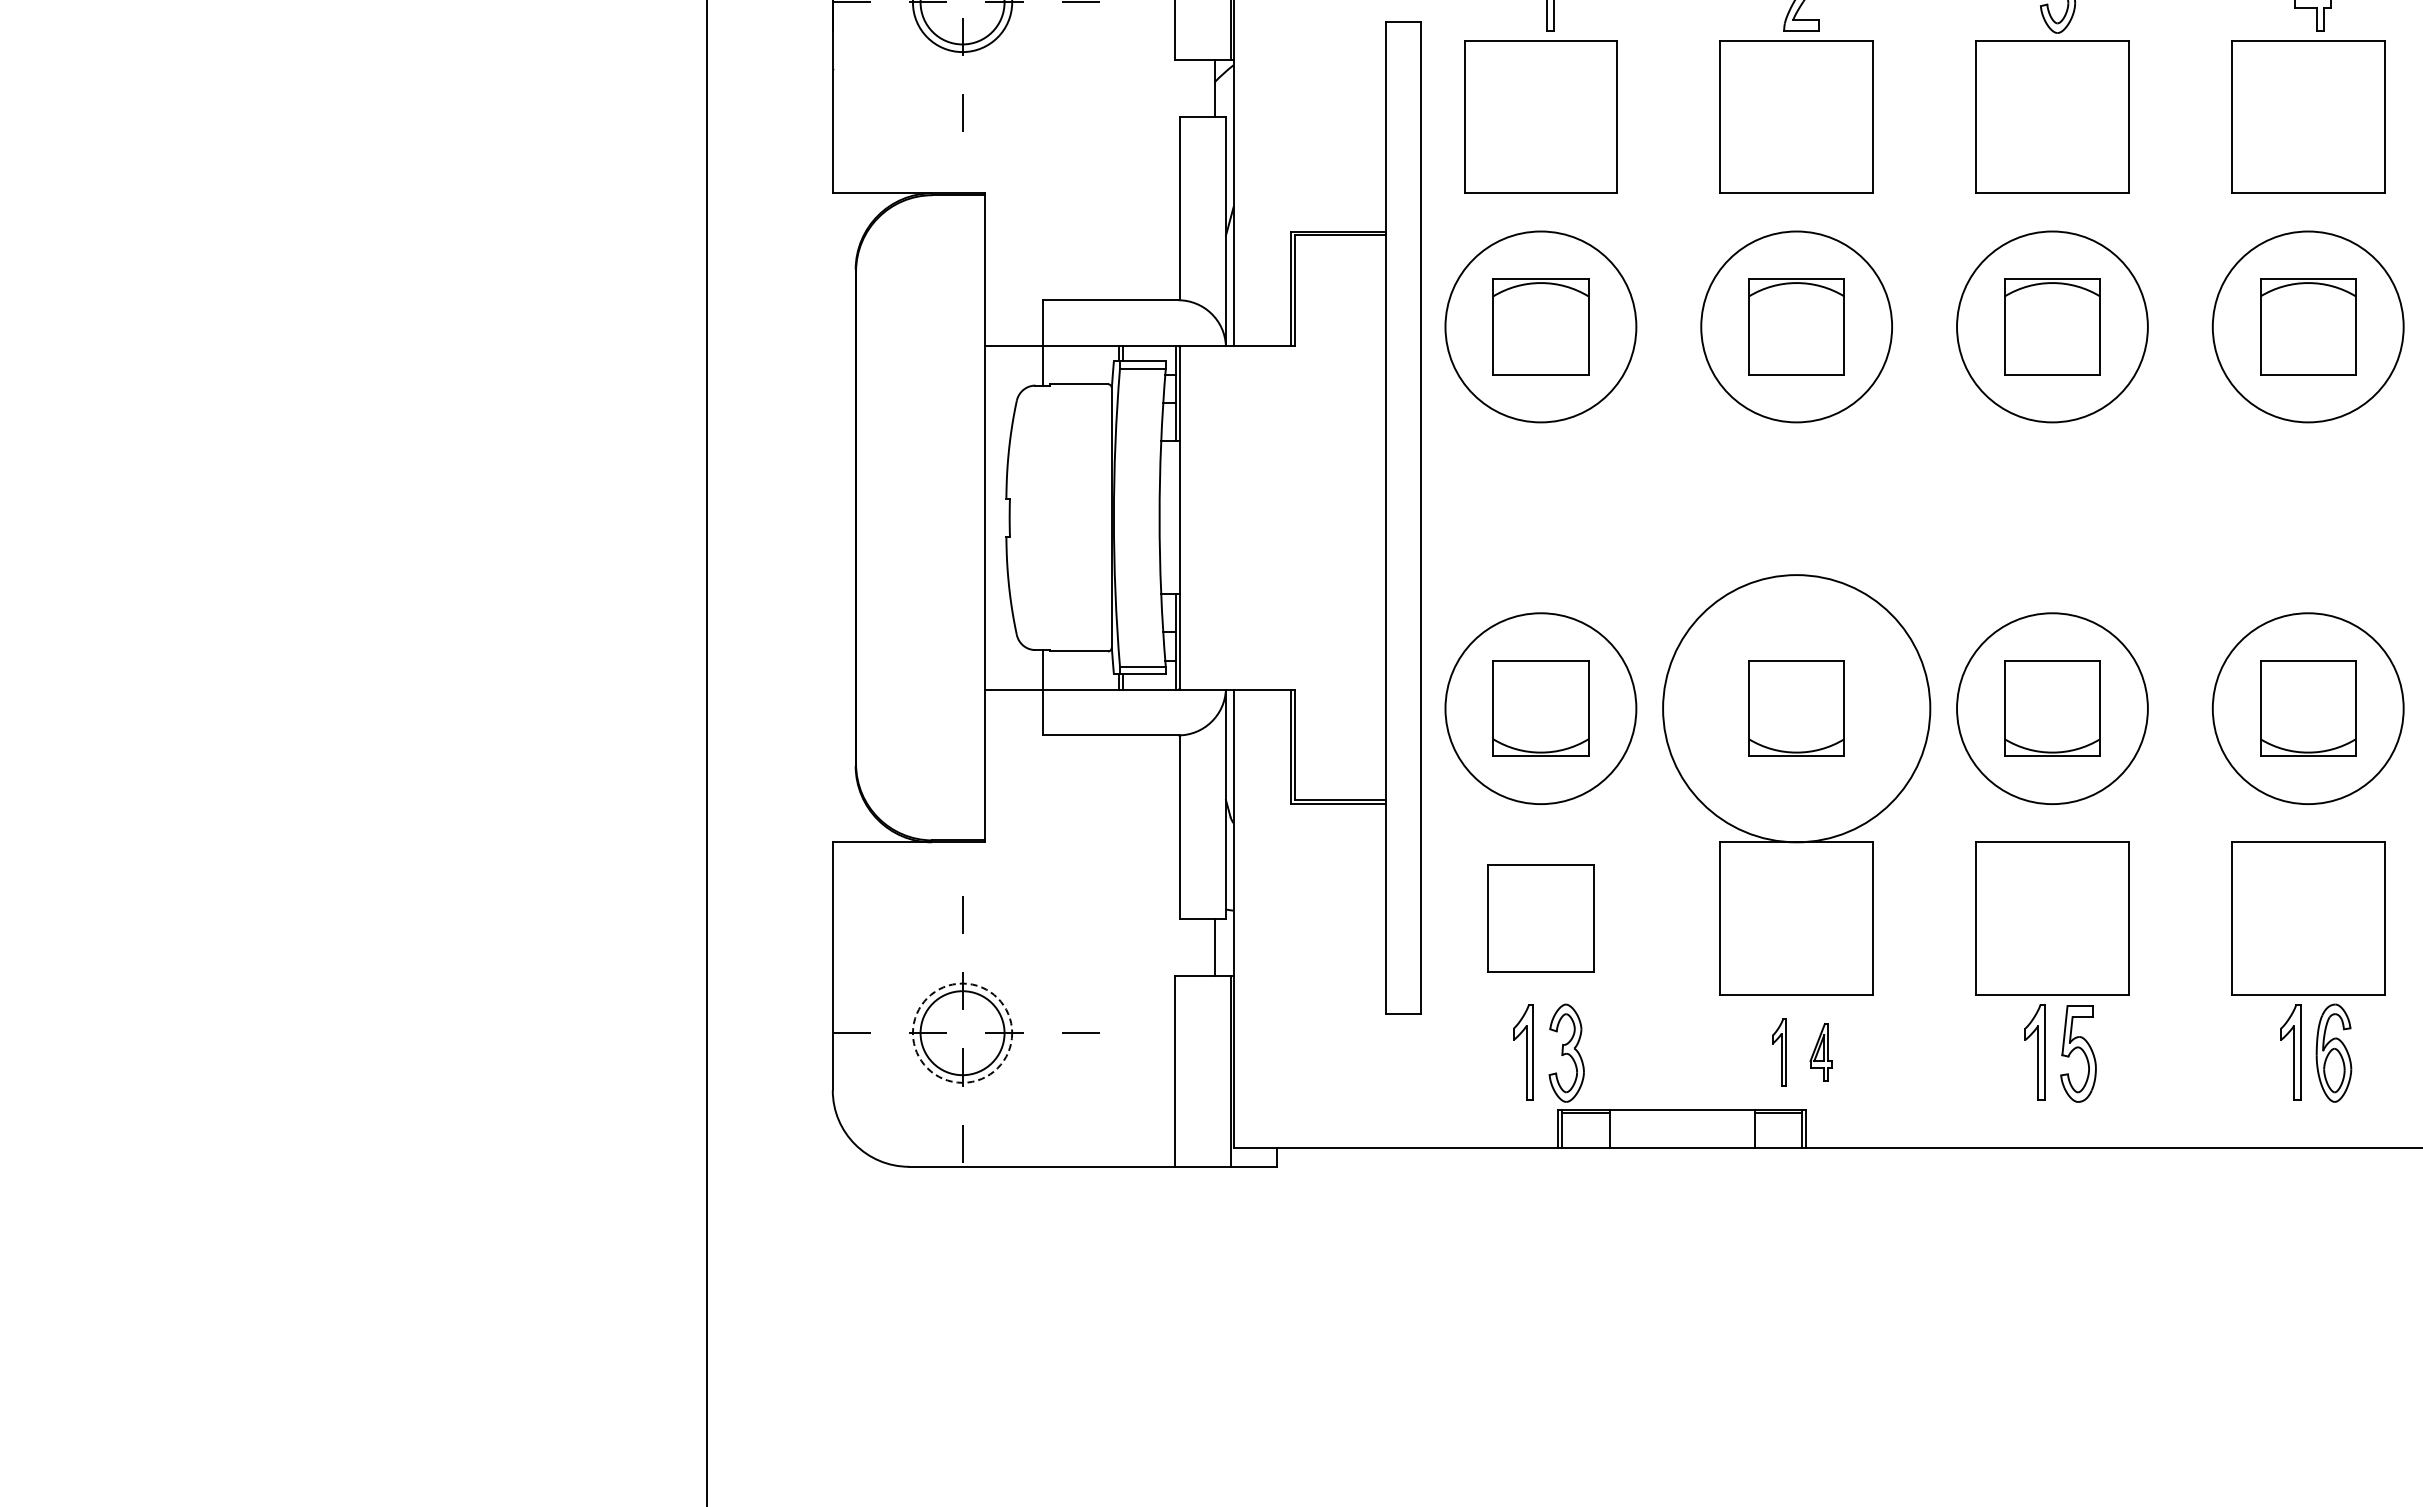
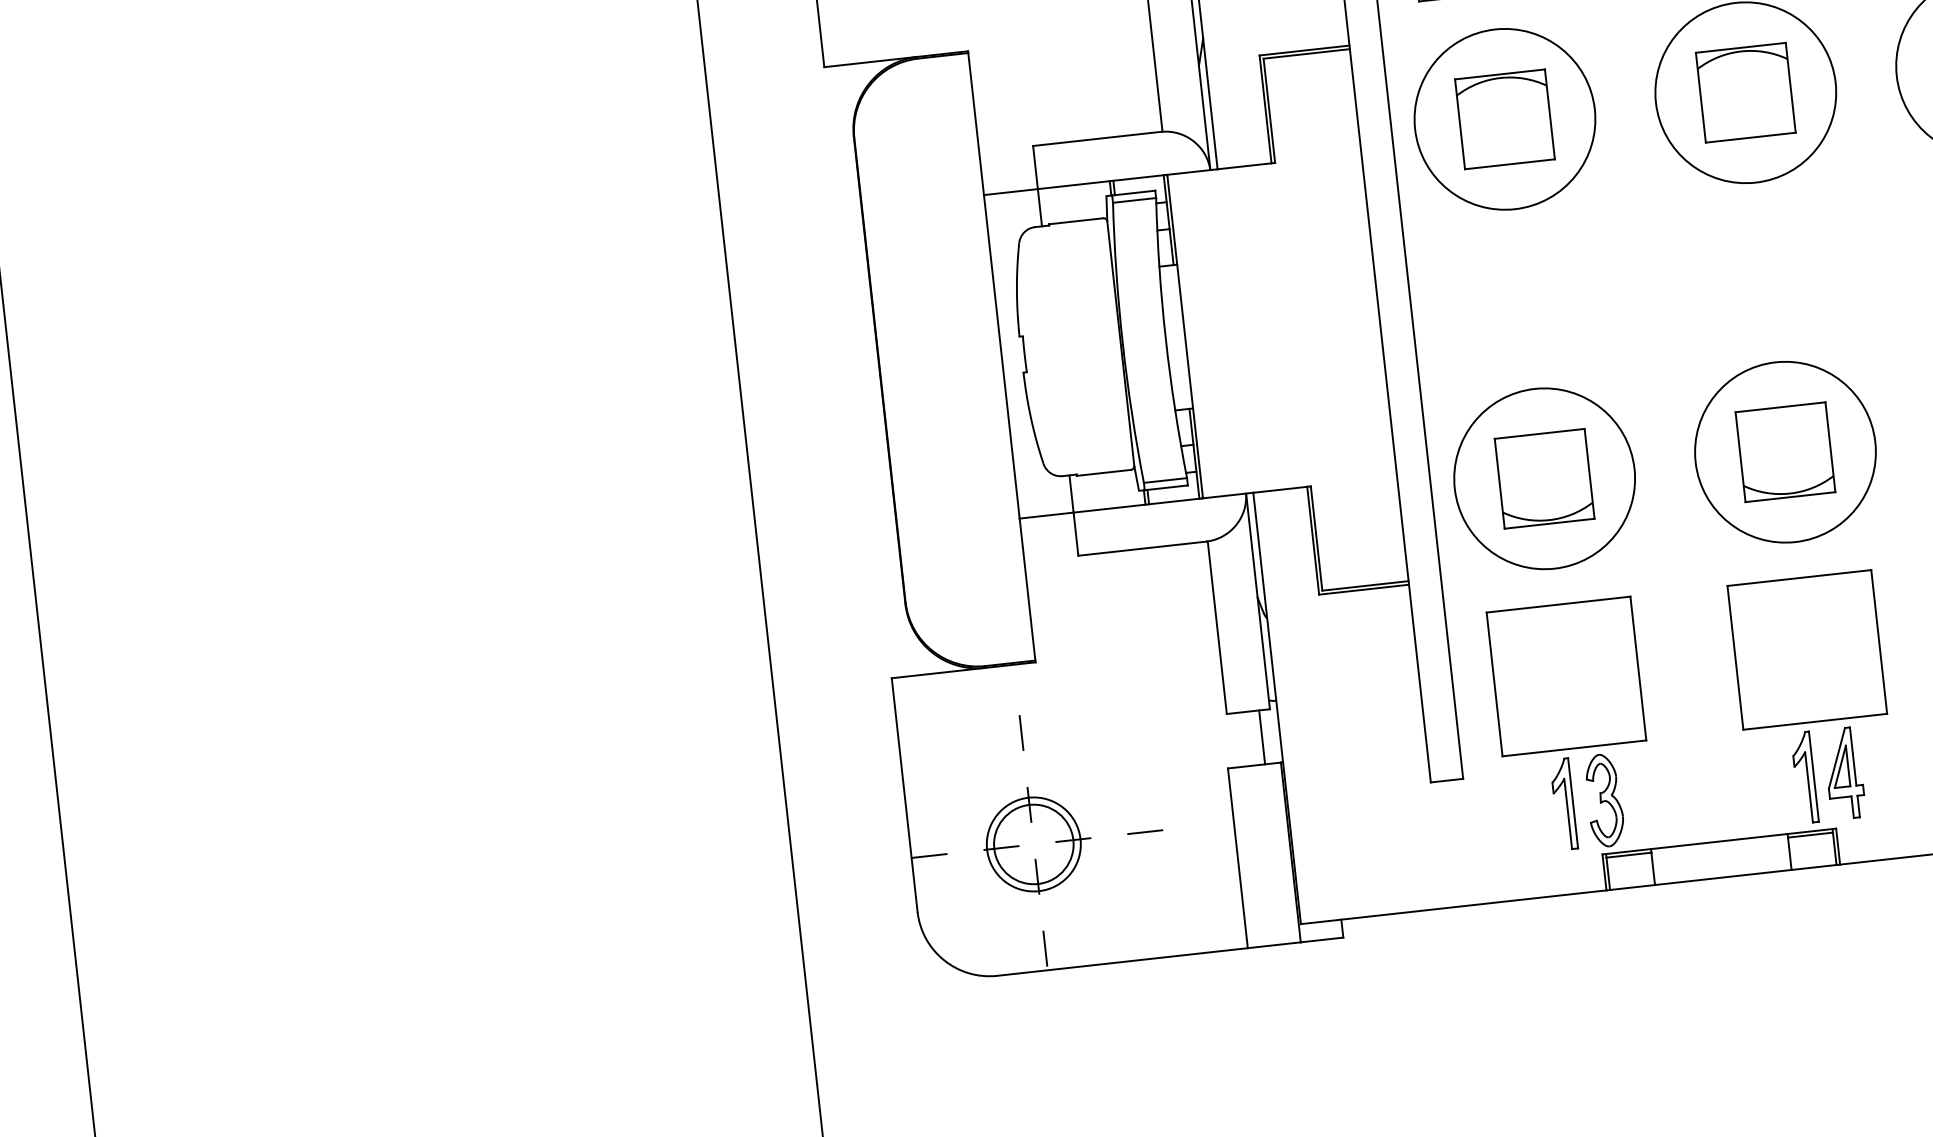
circle: (1796, 708) -> (1785, 452), size x0.71
part: (1540, 918) -> (1566, 676), size x1.43
circle: (962, 1032) -> (1033, 843), dashed -> solid
part: (1779, 1052) -> (1805, 777), size x1.43
part: (1821, 1052) -> (1844, 773), size x1.67

